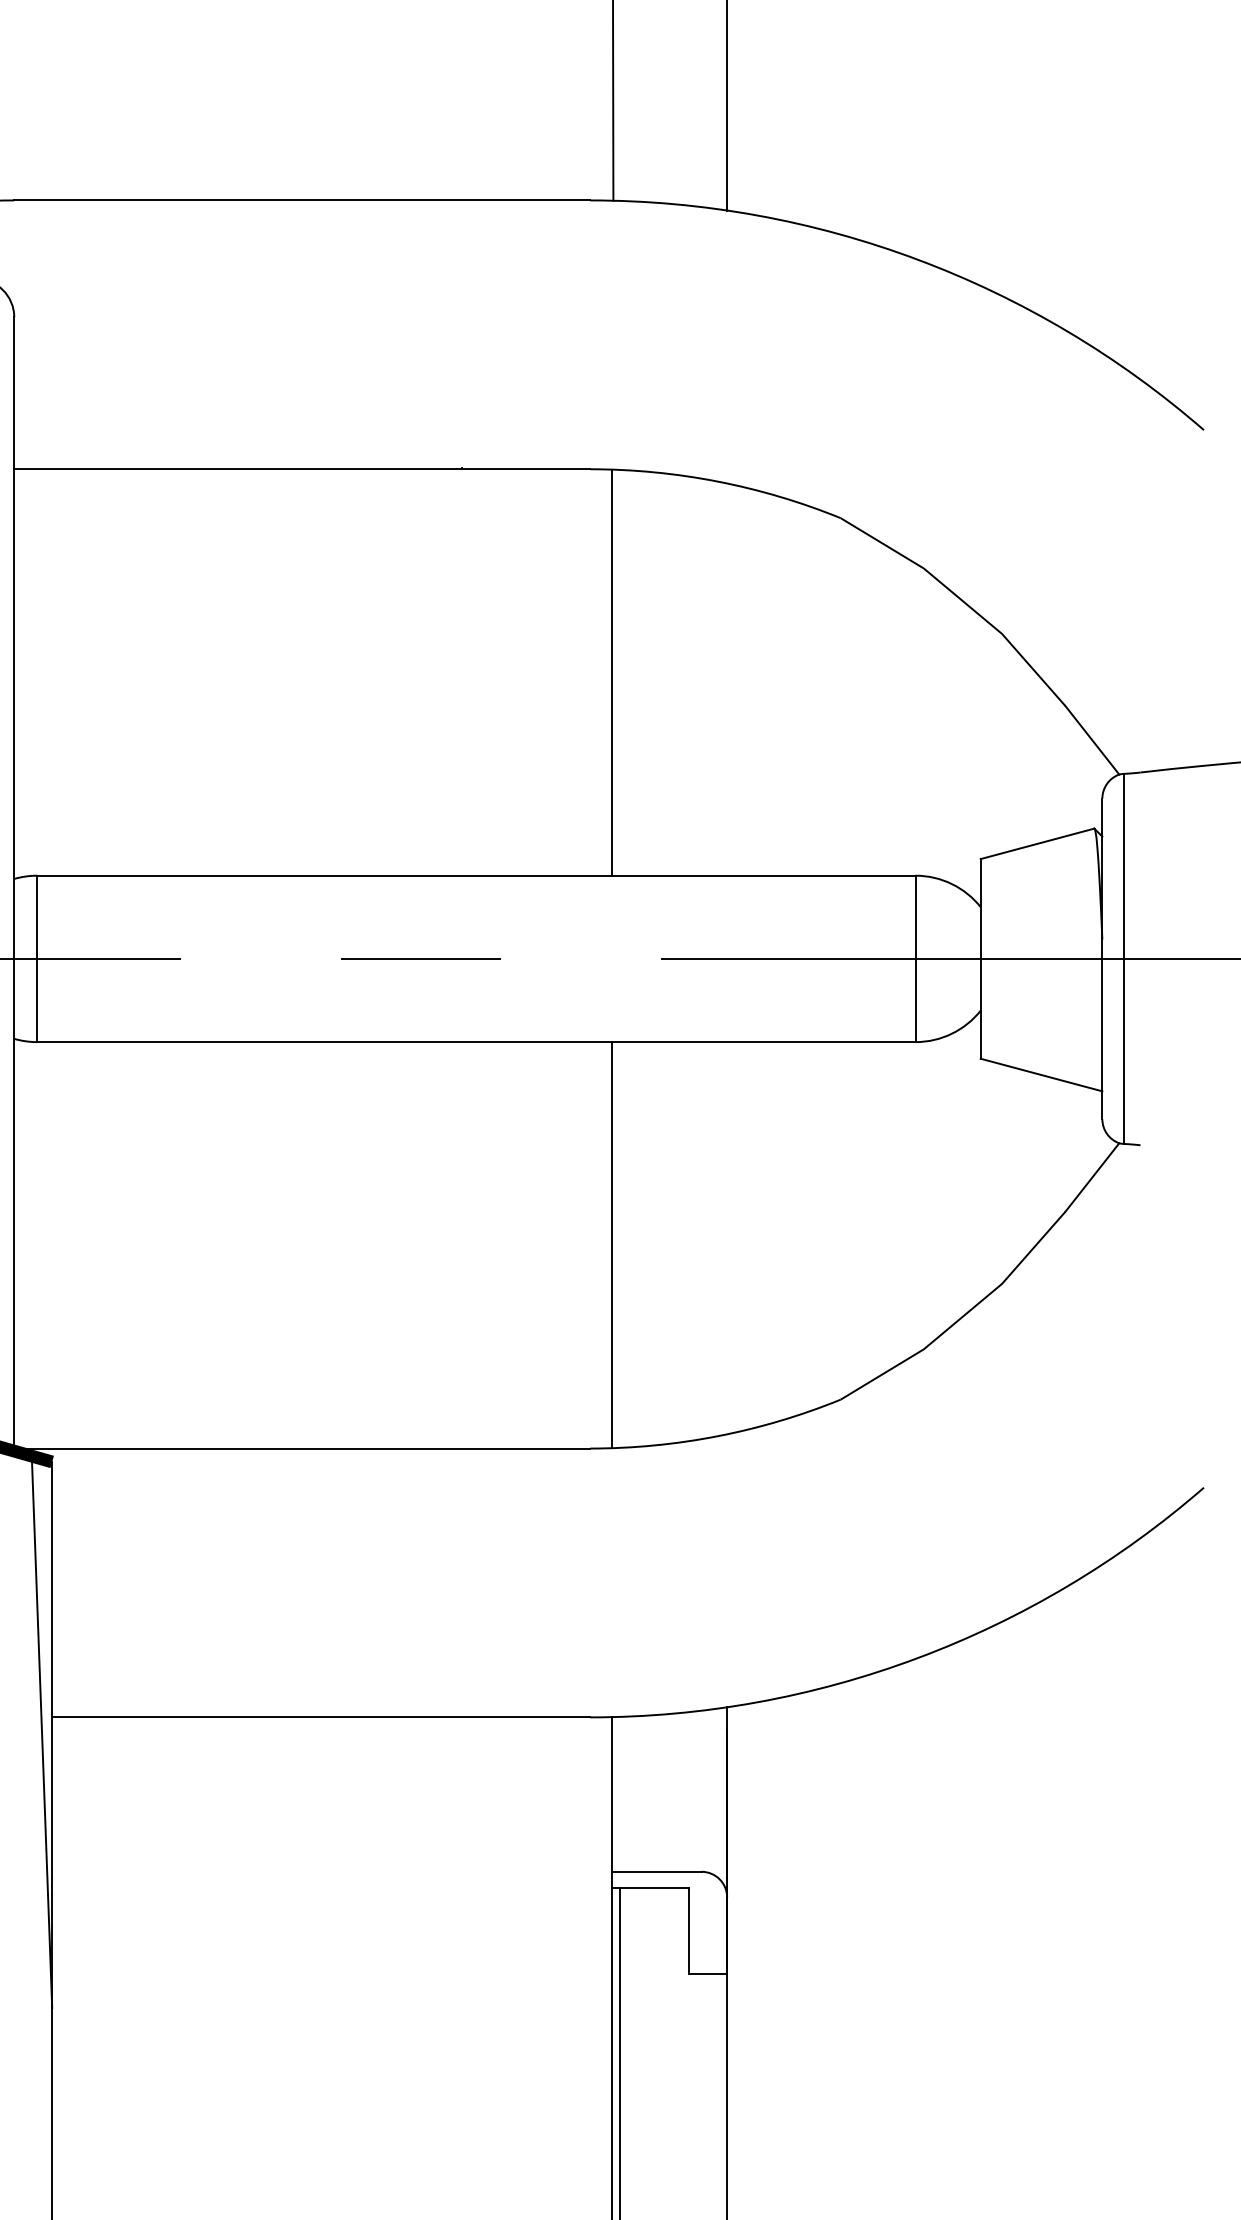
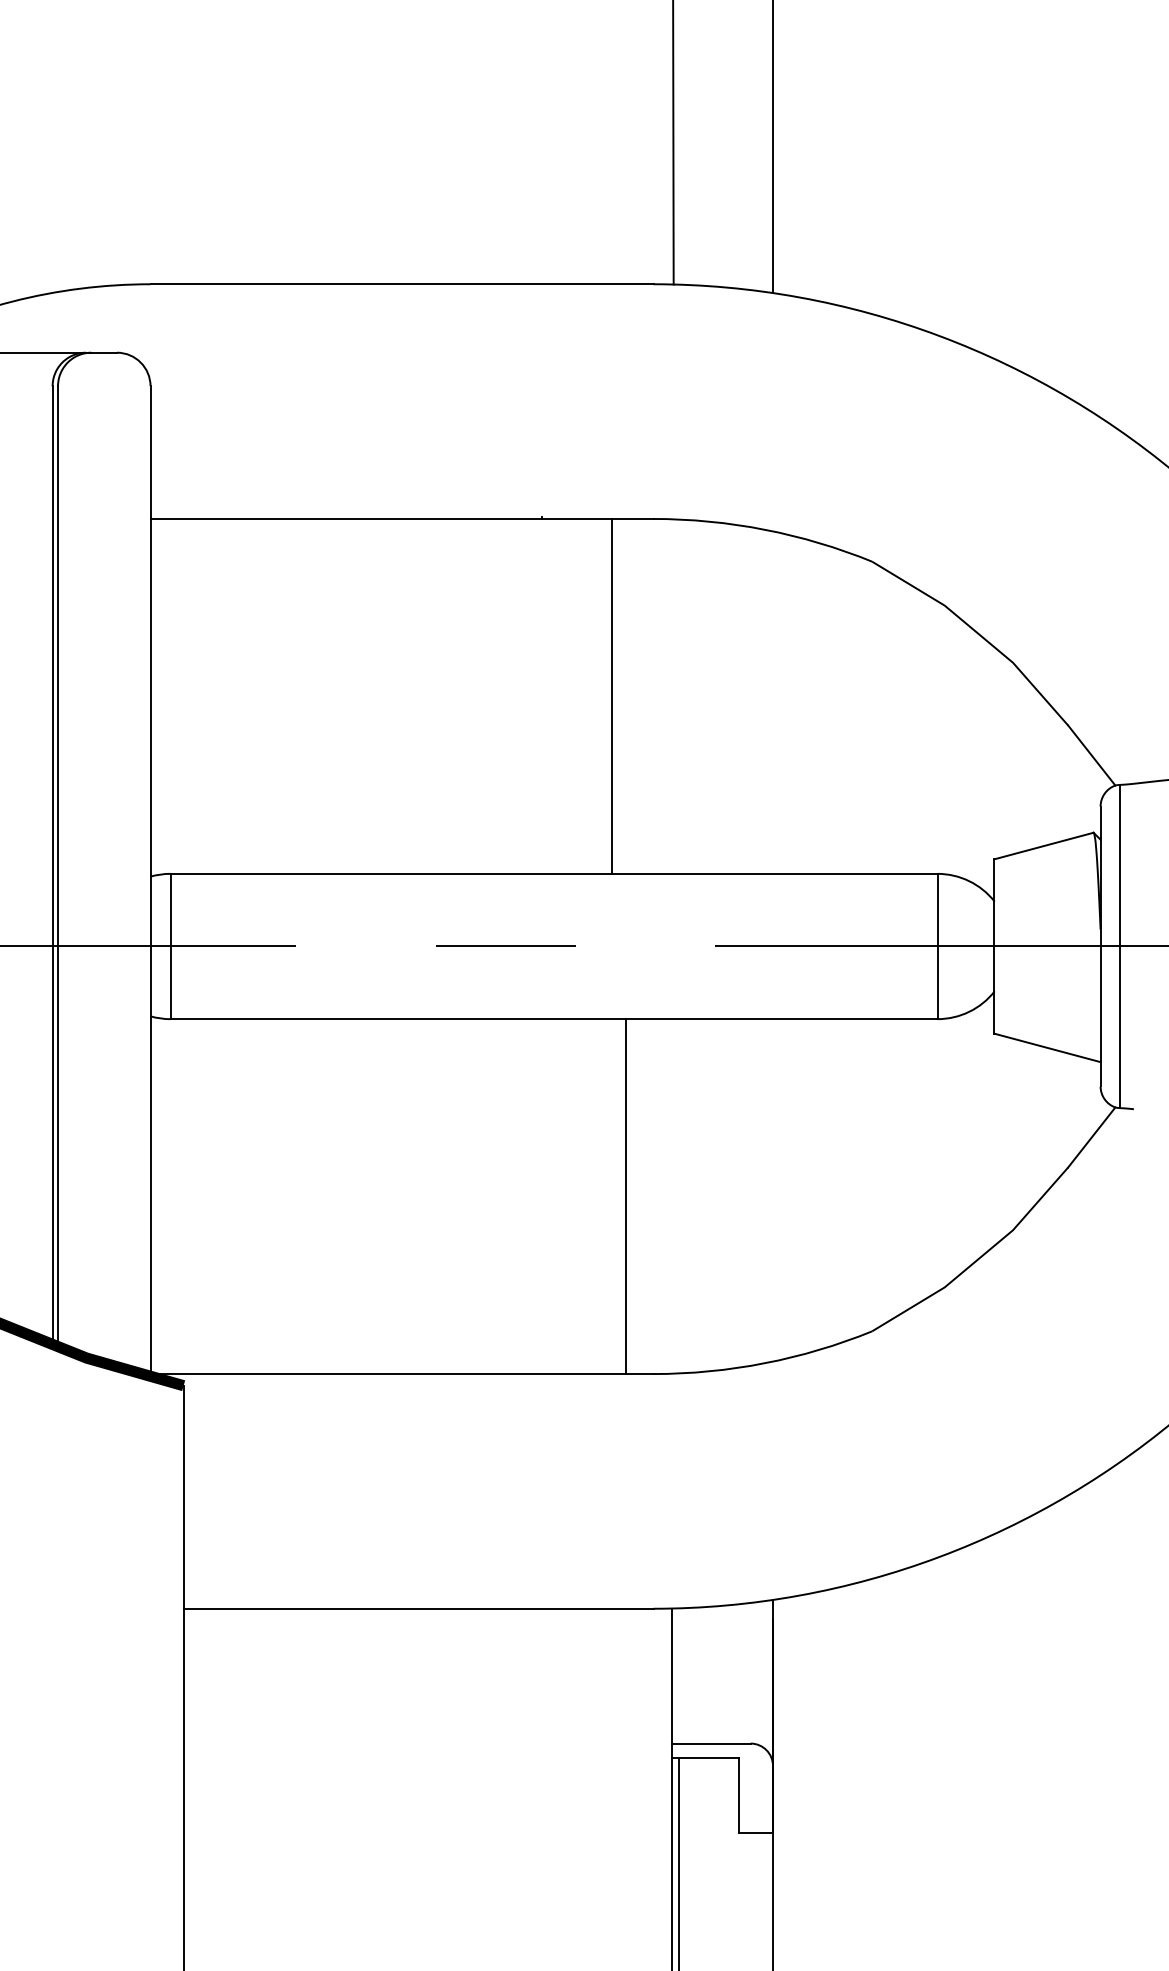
line: (612, 672) -> (612, 696), moved
line: (612, 1245) -> (626, 1196), moved
line: (41, 1731) -> (174, 1621), removed

